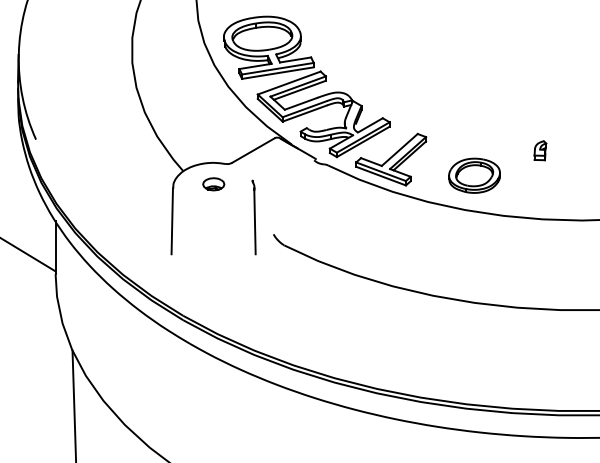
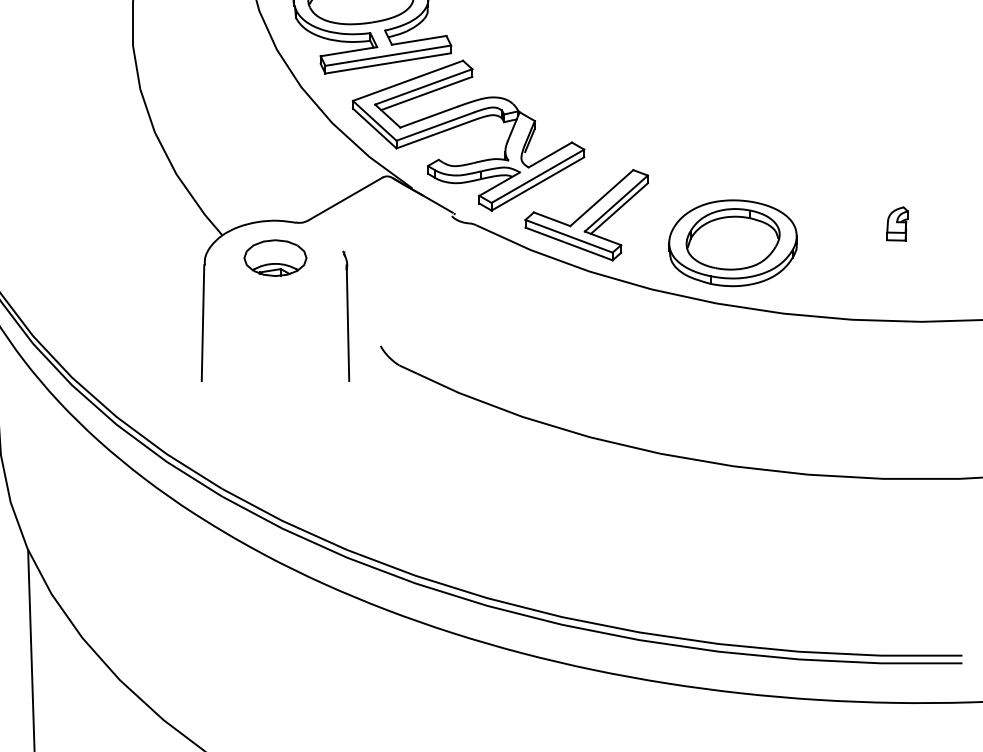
part: (540, 150) -> (897, 223), moved
part: (474, 175) -> (732, 242), size x1.43
part: (213, 184) -> (275, 258), size x1.67

